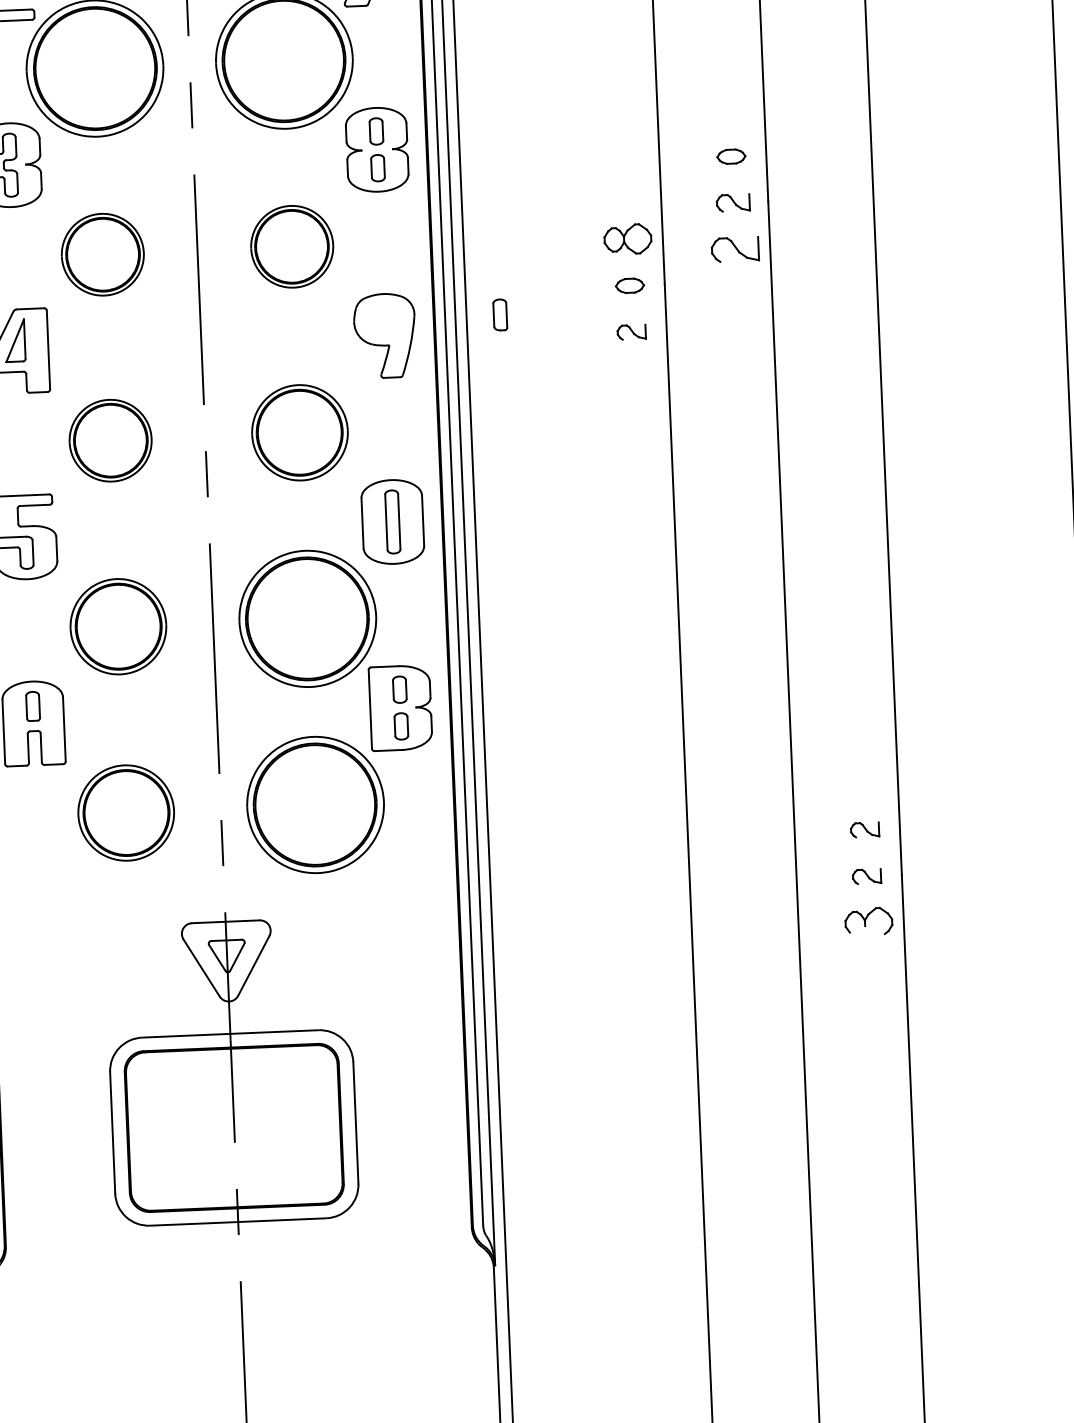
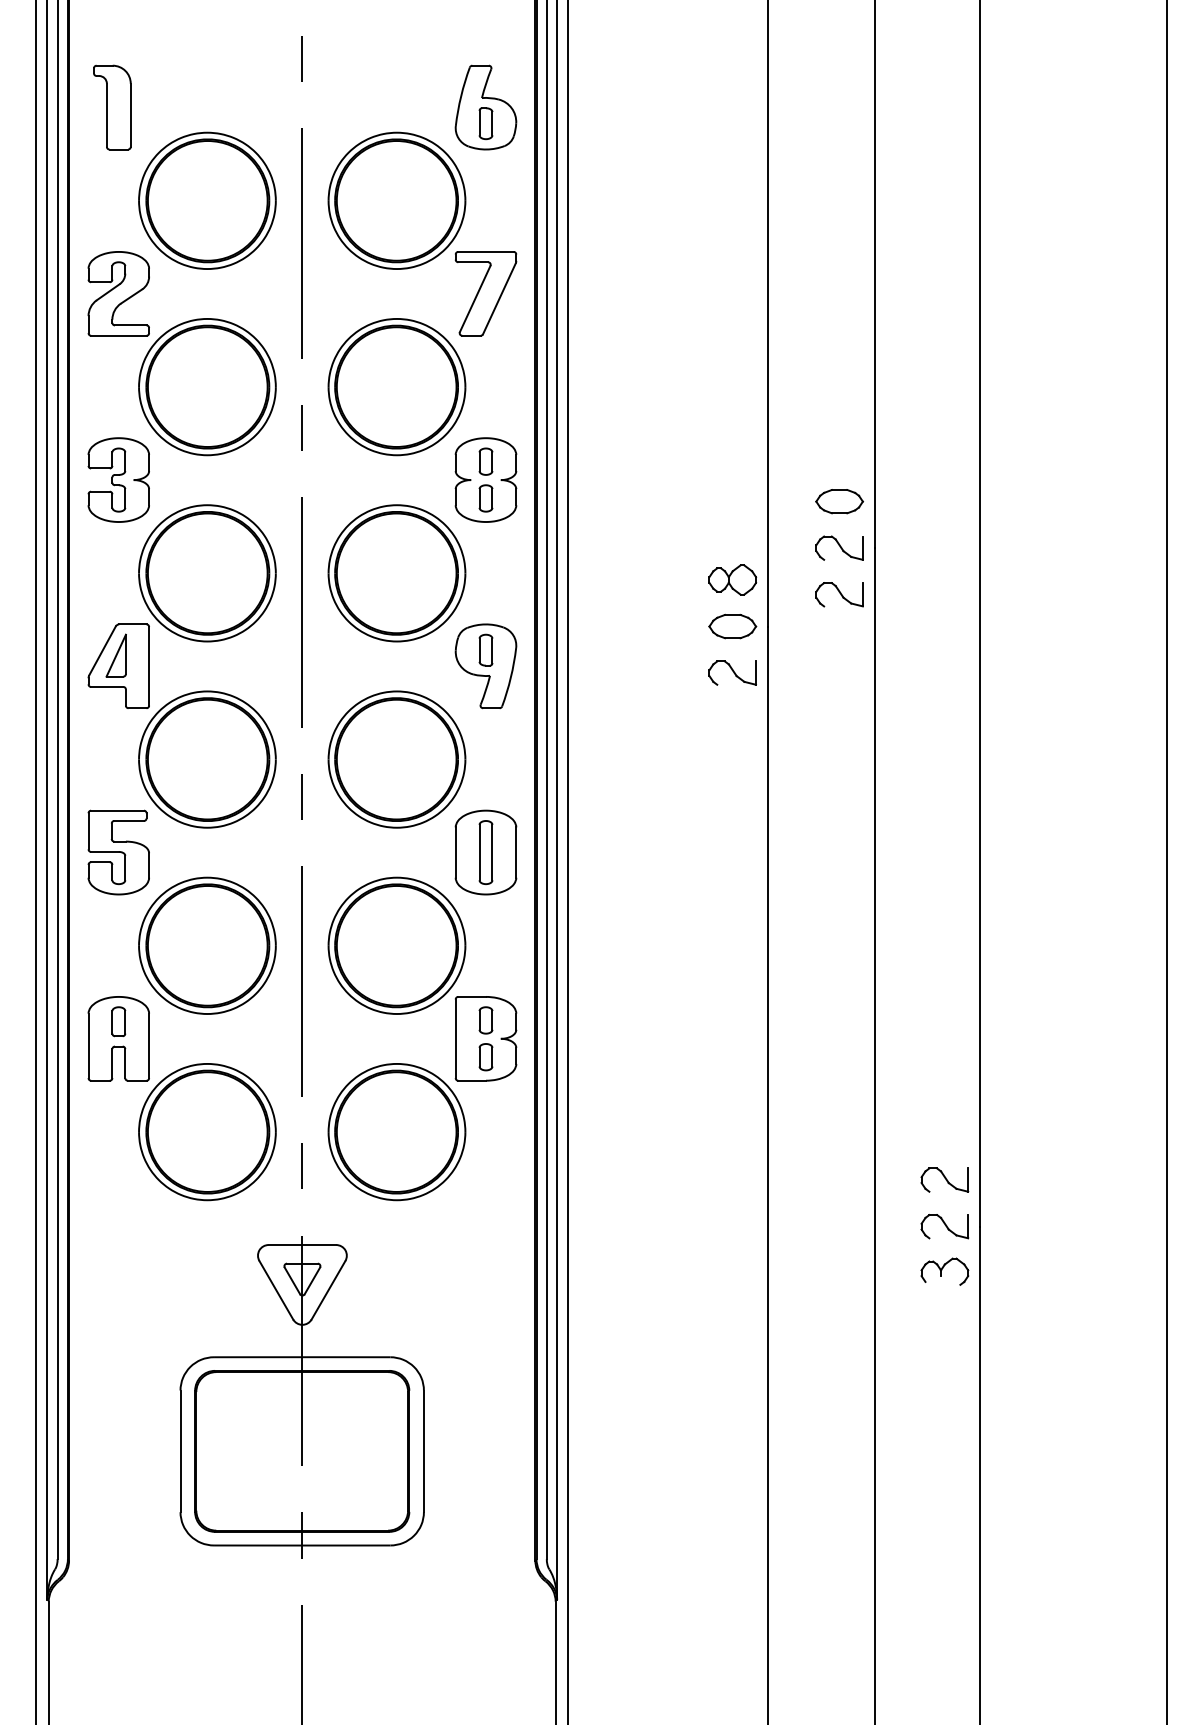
part: (731, 156) -> (839, 501), size x1.67
part: (733, 202) -> (839, 547), size x1.43
part: (291, 246) -> (396, 573), size x1.67
part: (102, 254) -> (207, 573), size x1.67
part: (629, 285) -> (732, 626), size x1.67
part: (499, 314) -> (485, 649), moved
part: (631, 331) -> (732, 672), size x1.67
part: (299, 432) -> (396, 759), size x1.43
part: (110, 440) -> (207, 759), size x1.67
part: (118, 626) -> (207, 945), size x1.43
part: (126, 813) -> (207, 1132), size x1.43
part: (864, 829) -> (944, 1179), size x1.67
part: (866, 876) -> (944, 1226), size x1.67

